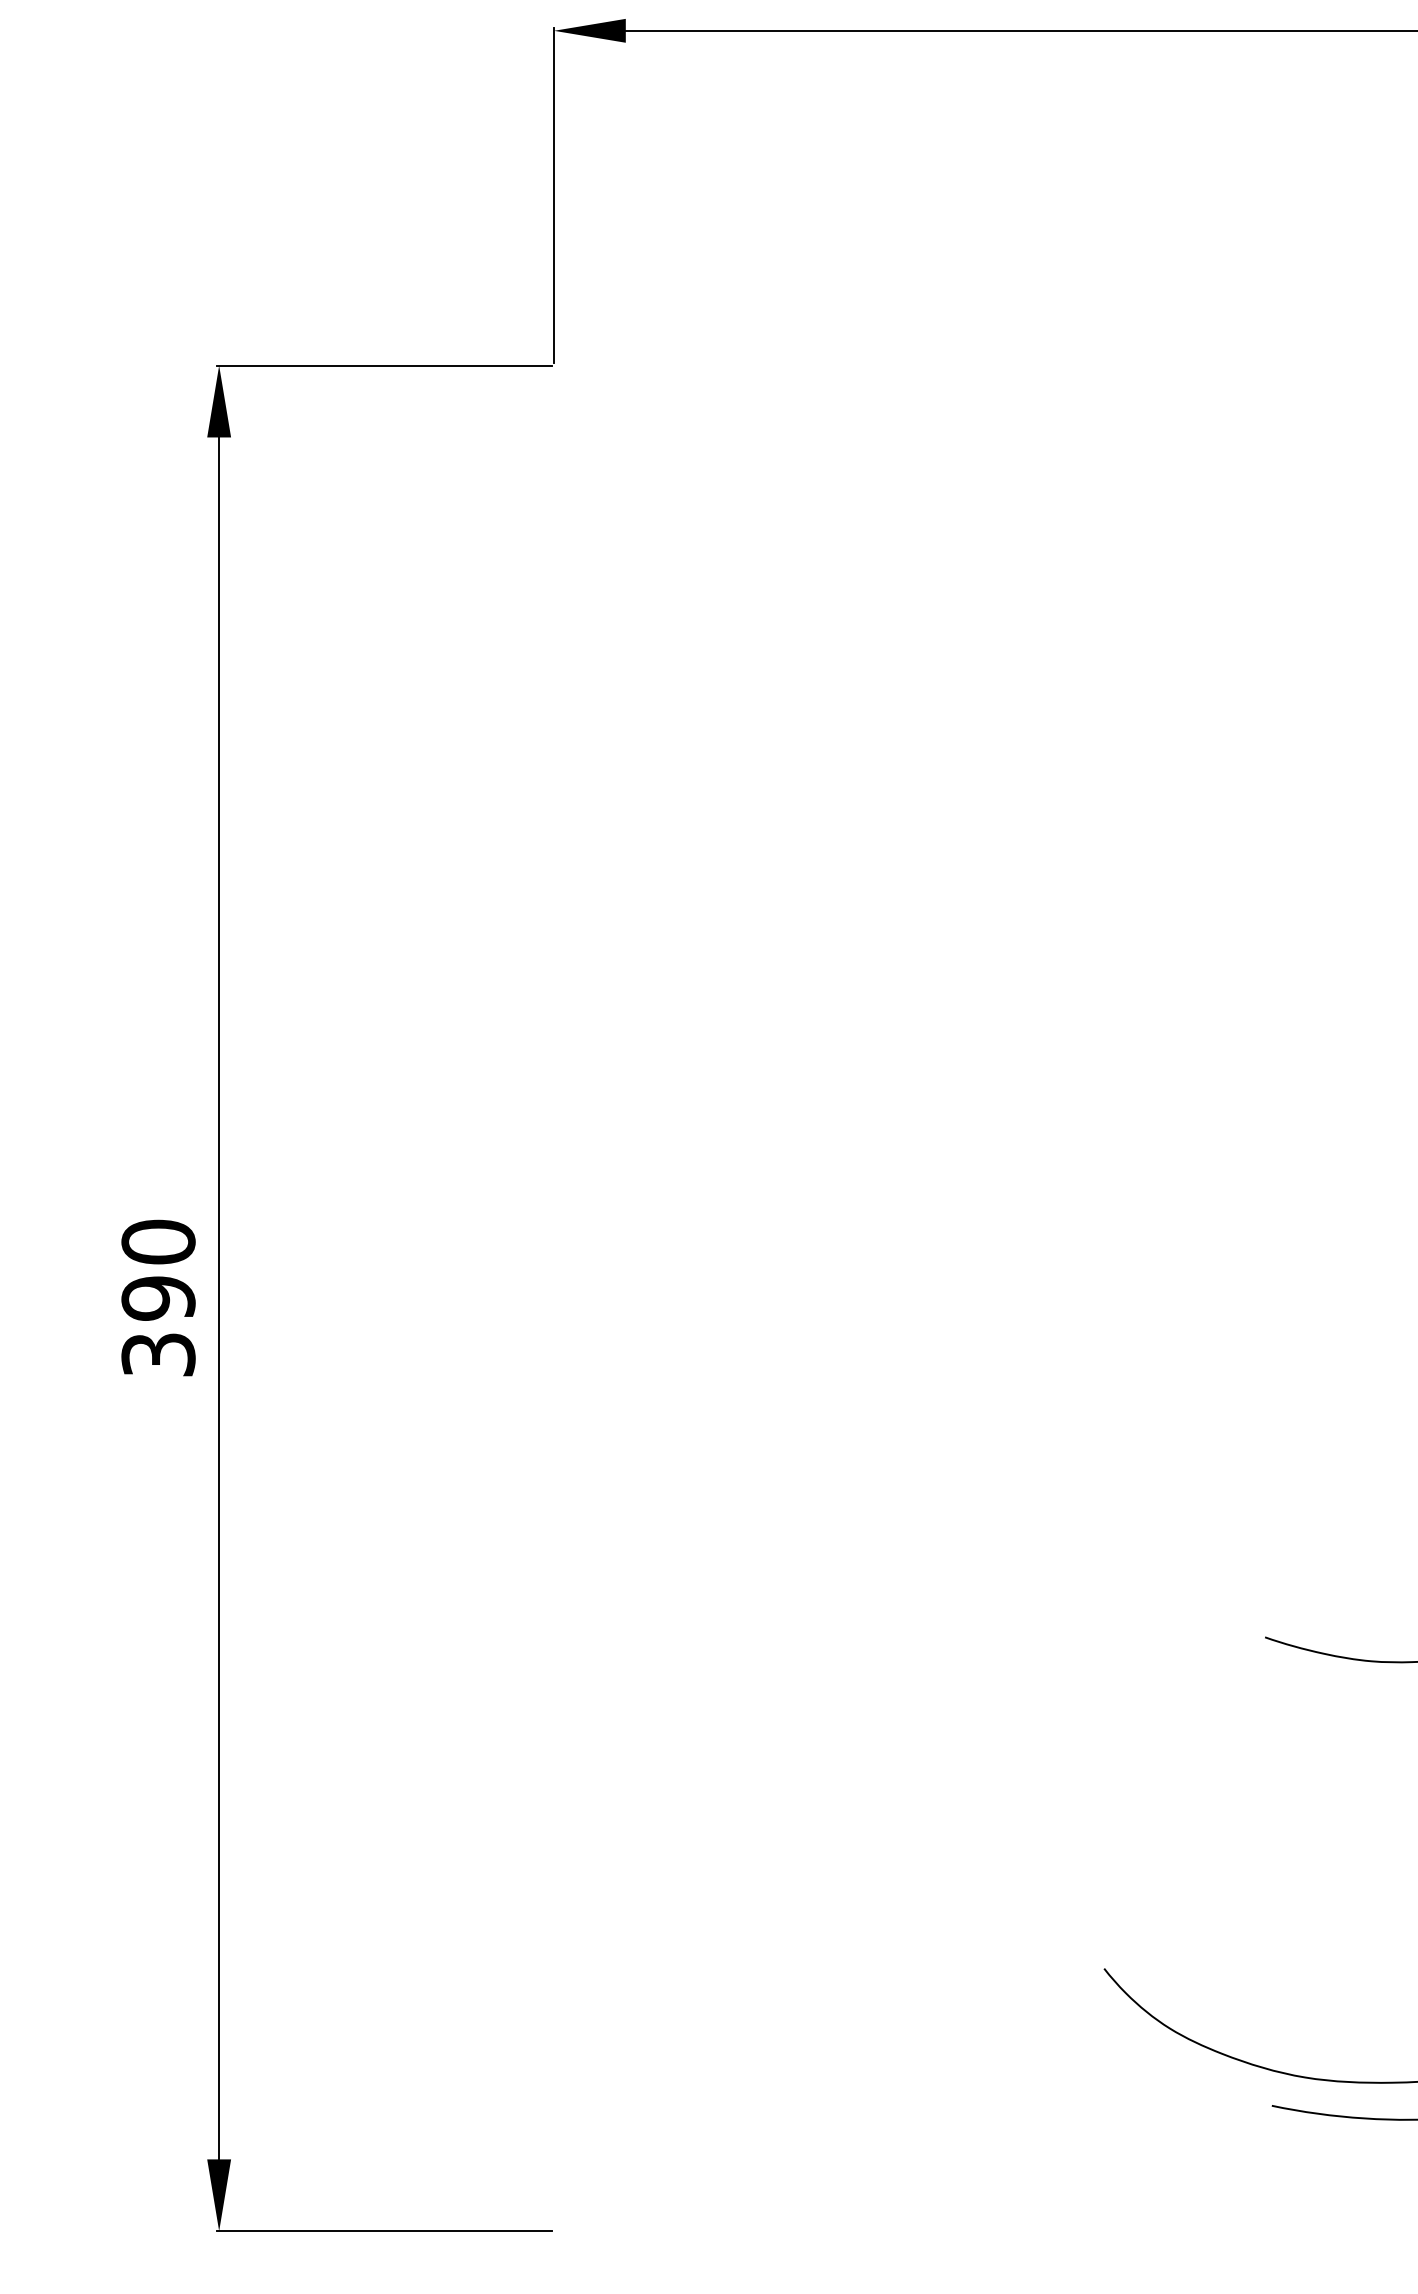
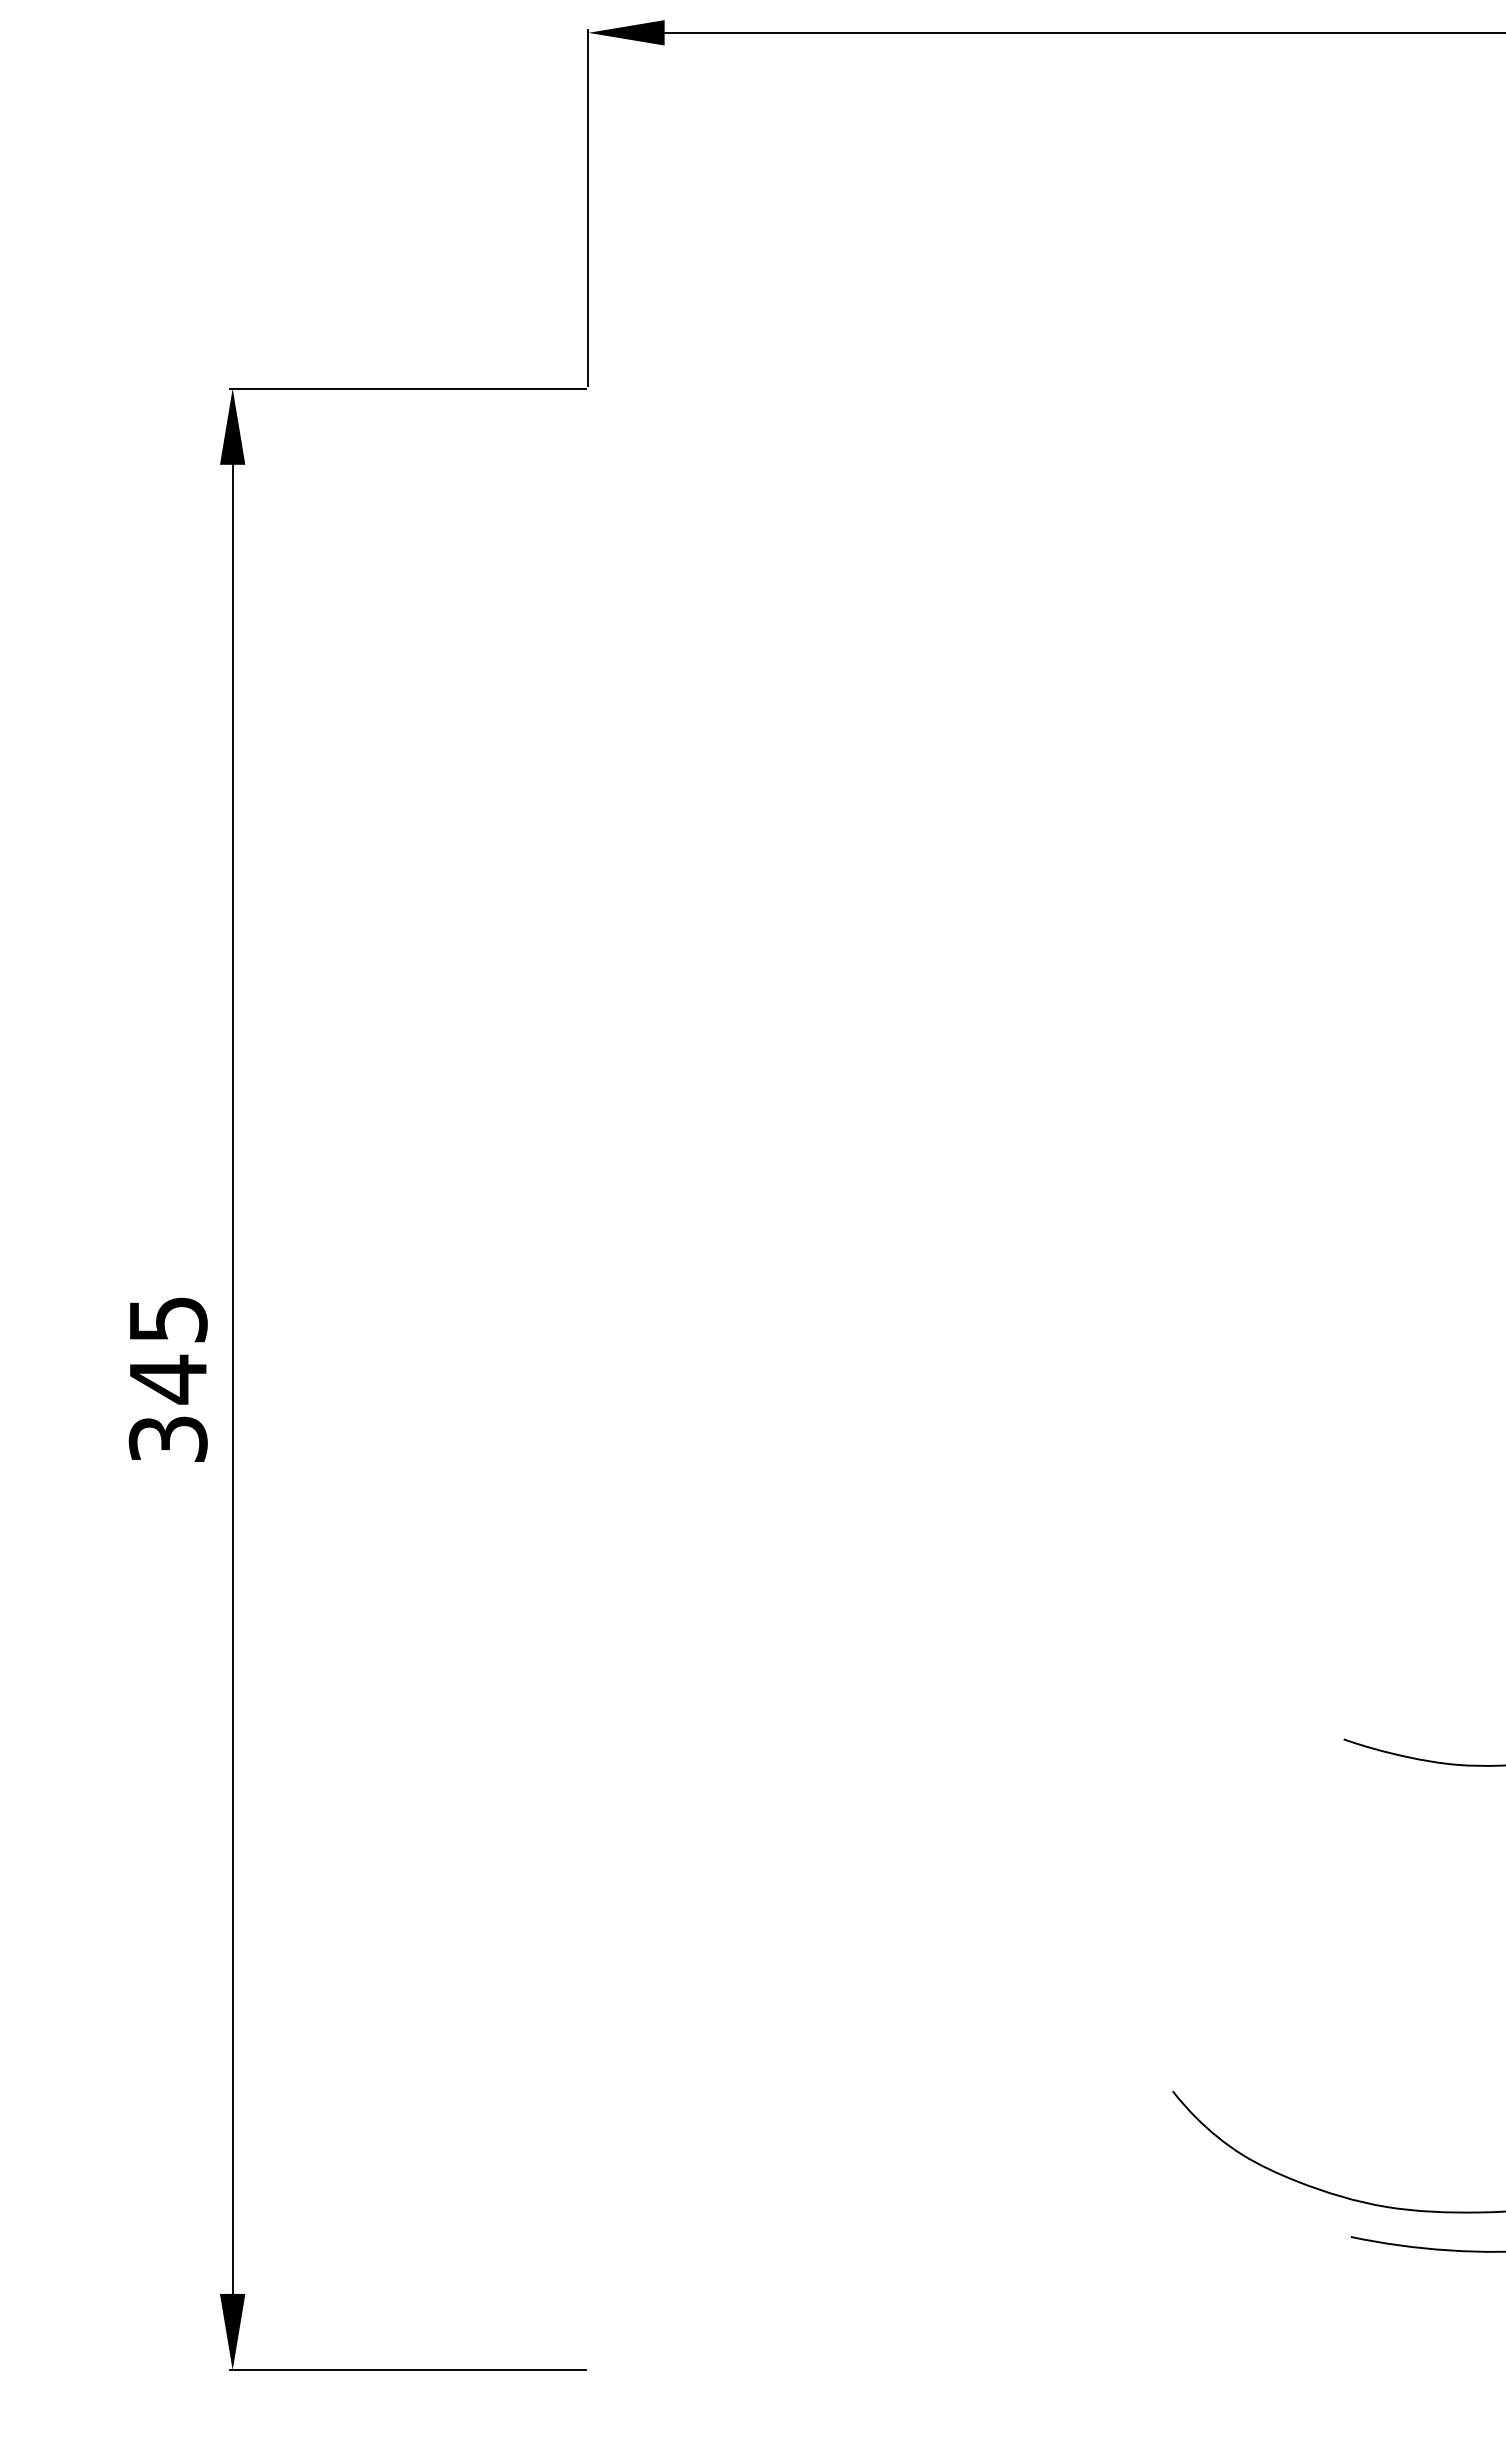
text: (157, 1270) -> (167, 1349), 390 -> 345

